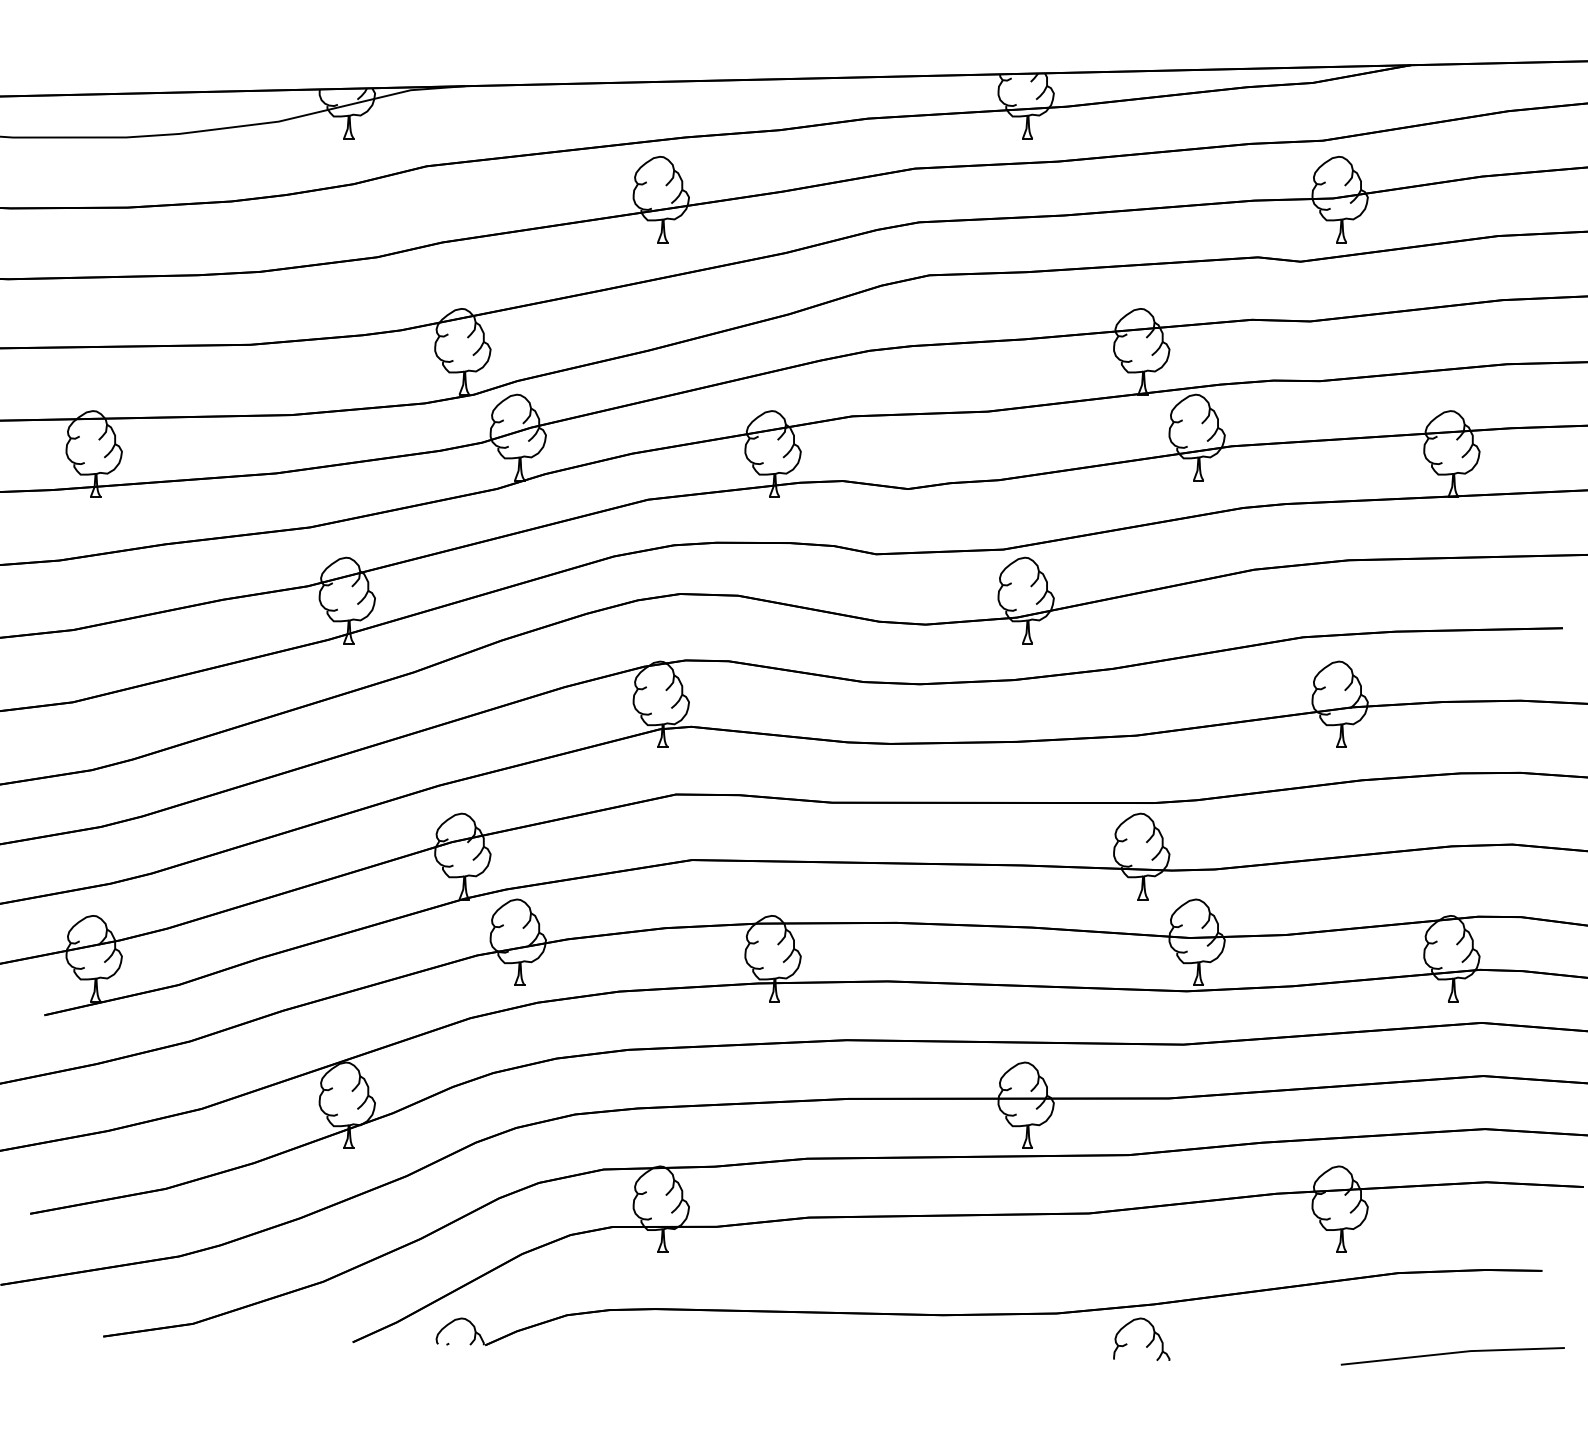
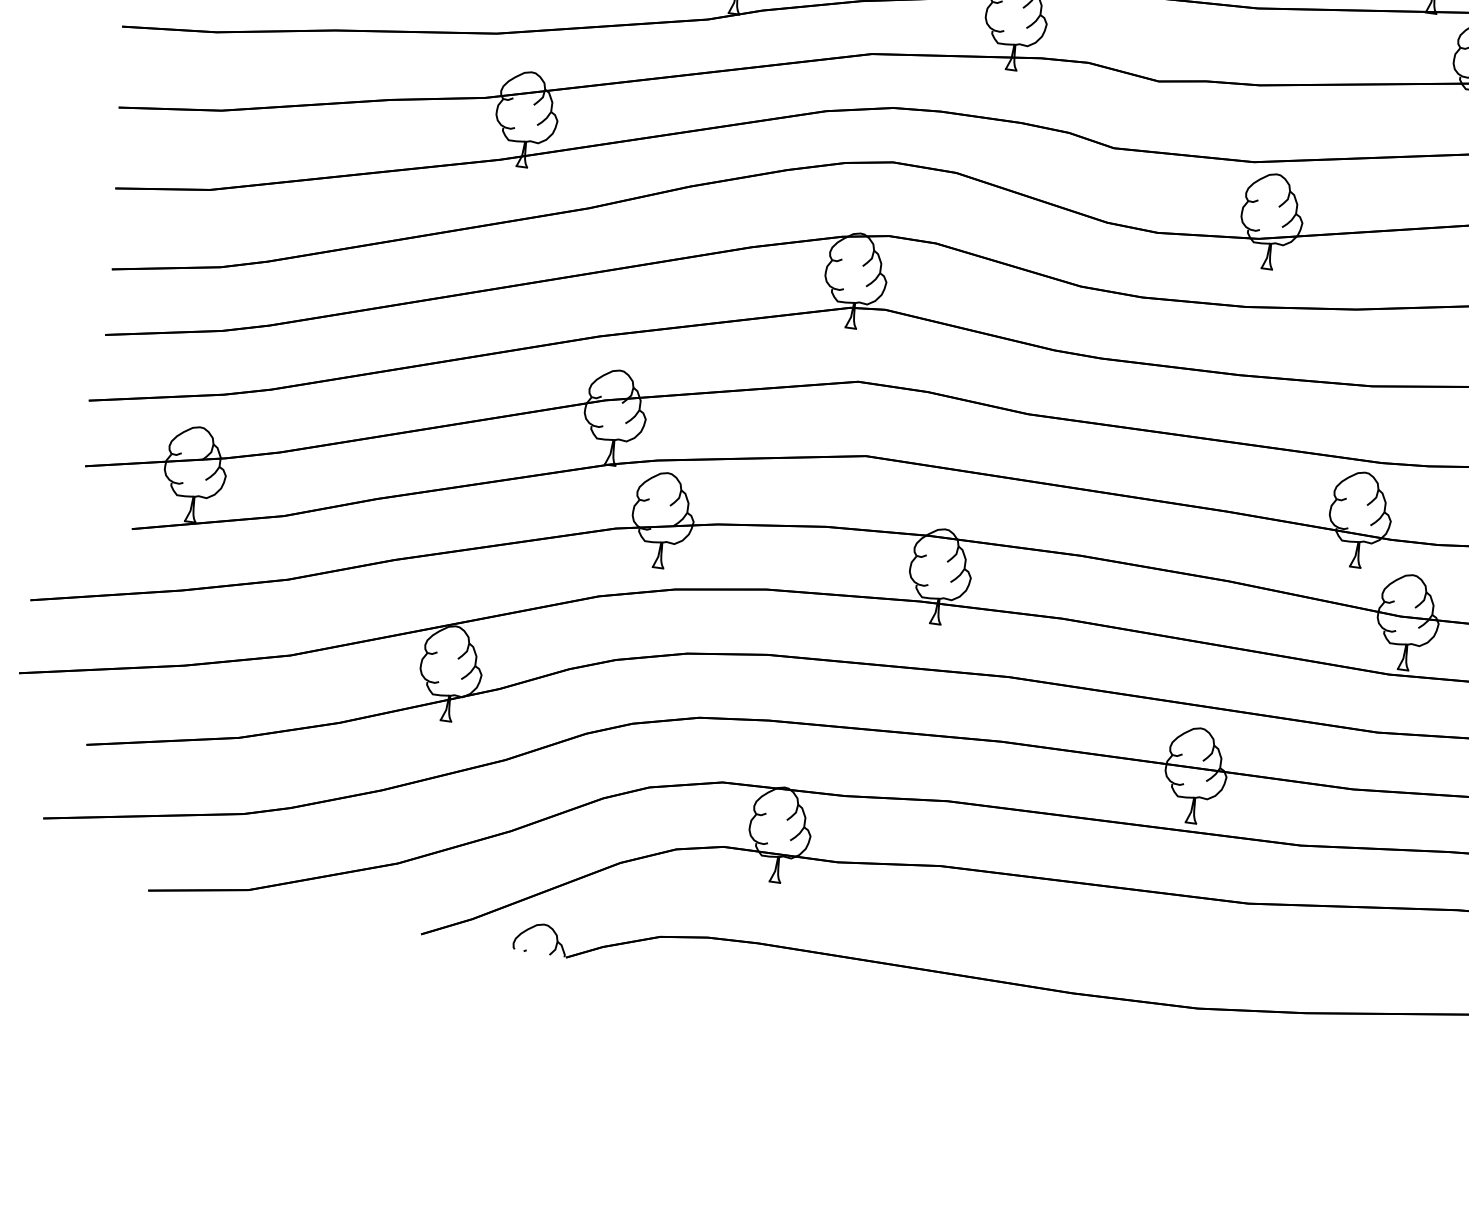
part: (1149, 1342) -> (1295, 1054), removed

